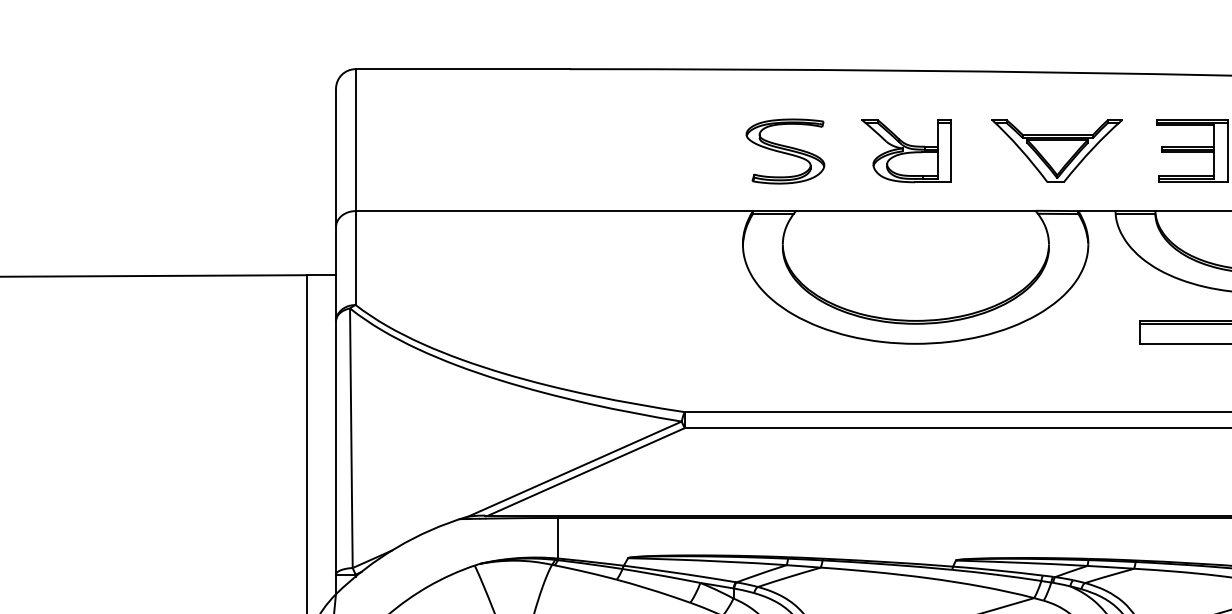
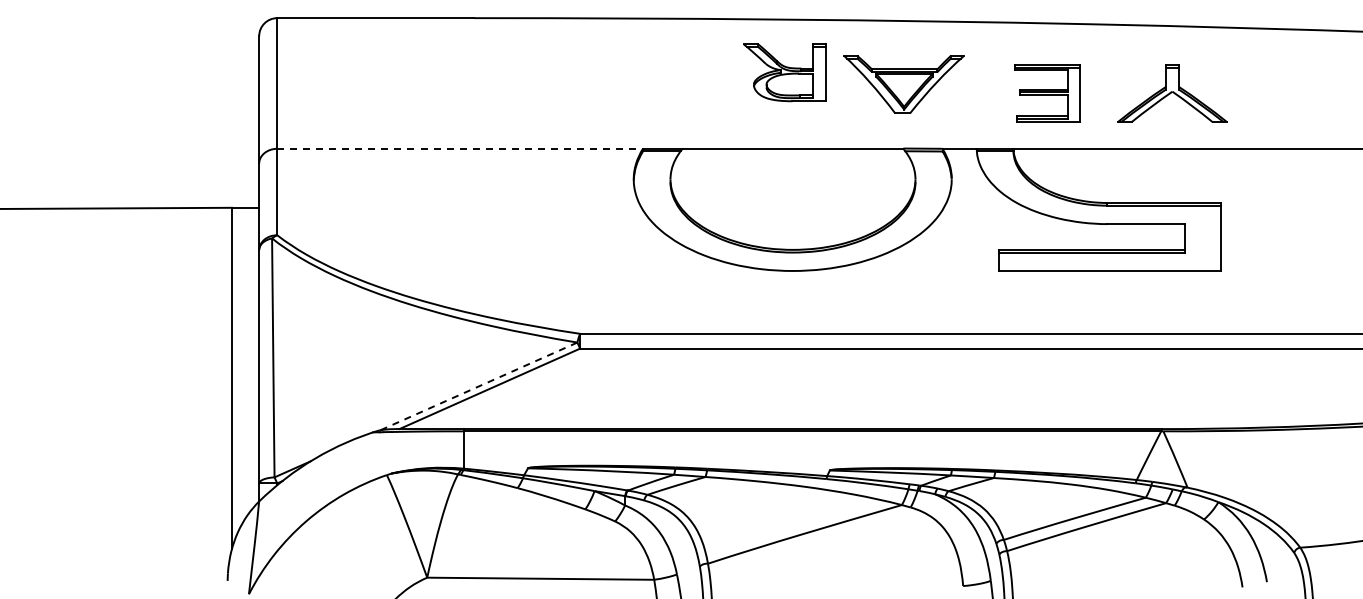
part: (785, 151) -> (672, 93), removed
part: (906, 151) -> (784, 72), moved
part: (1056, 151) -> (903, 84), moved
line: (554, 210) -> (460, 148), solid -> dashed
line: (575, 469) -> (479, 386), solid -> dashed

